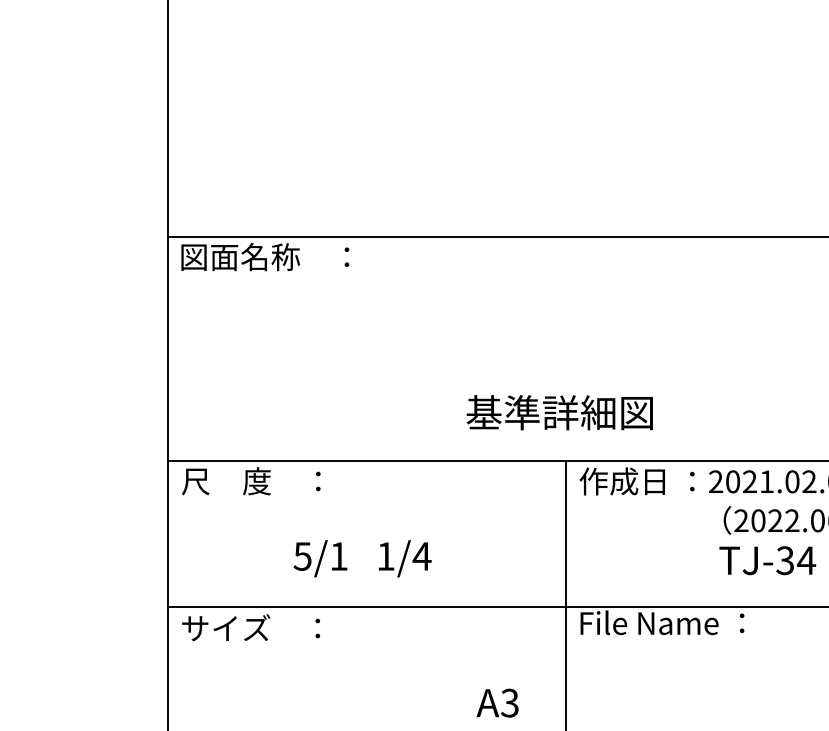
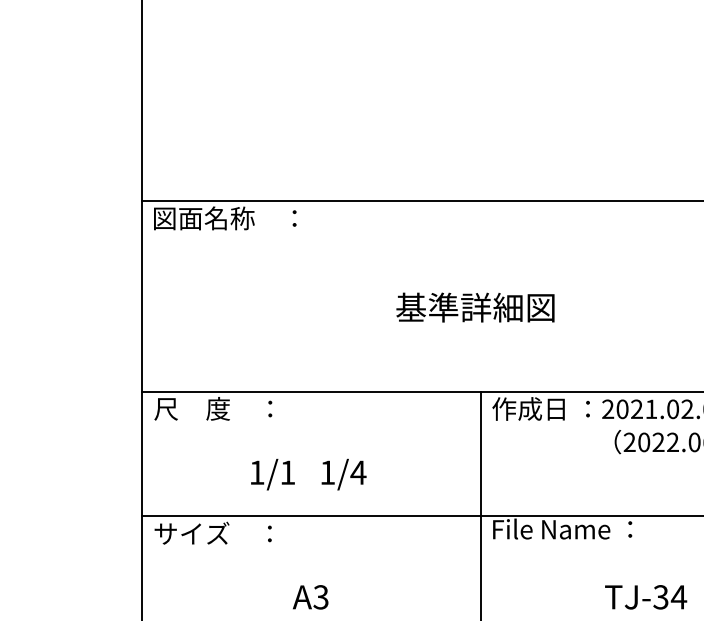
text: (559, 412) -> (475, 307), moved
text: (302, 556) -> (256, 472), 5/1 -> 1/1
text: (768, 560) -> (646, 597), moved
text: (497, 703) -> (310, 597), moved

